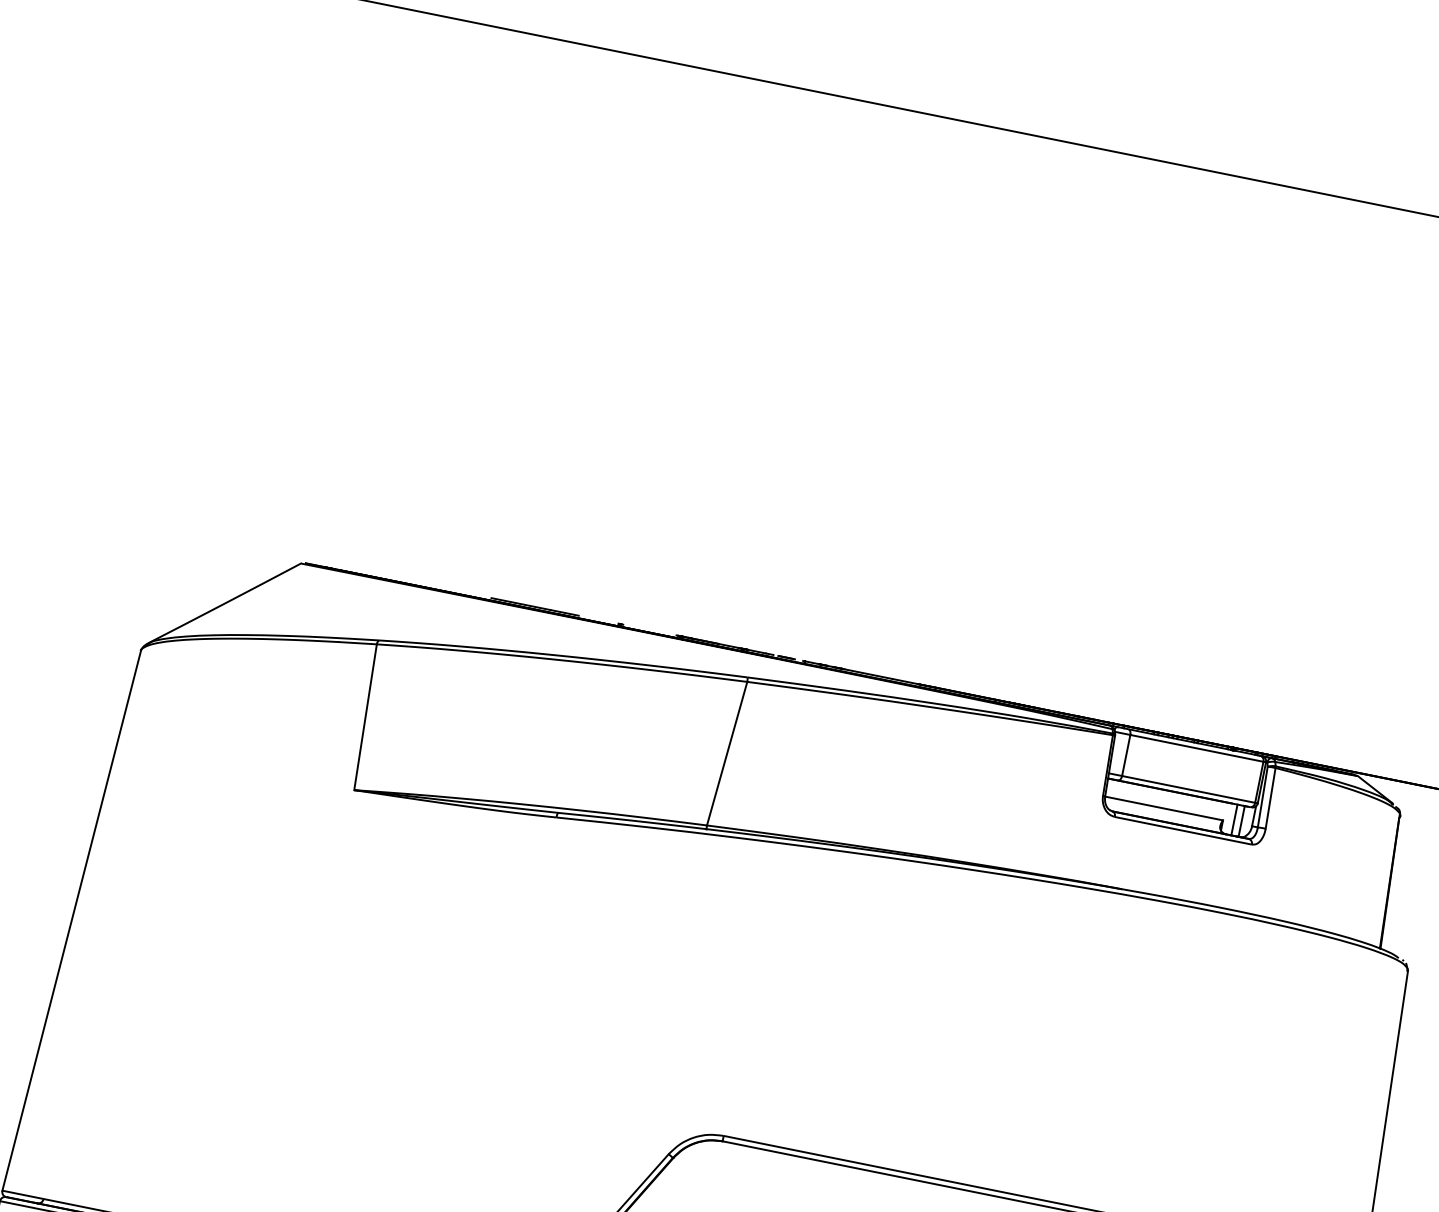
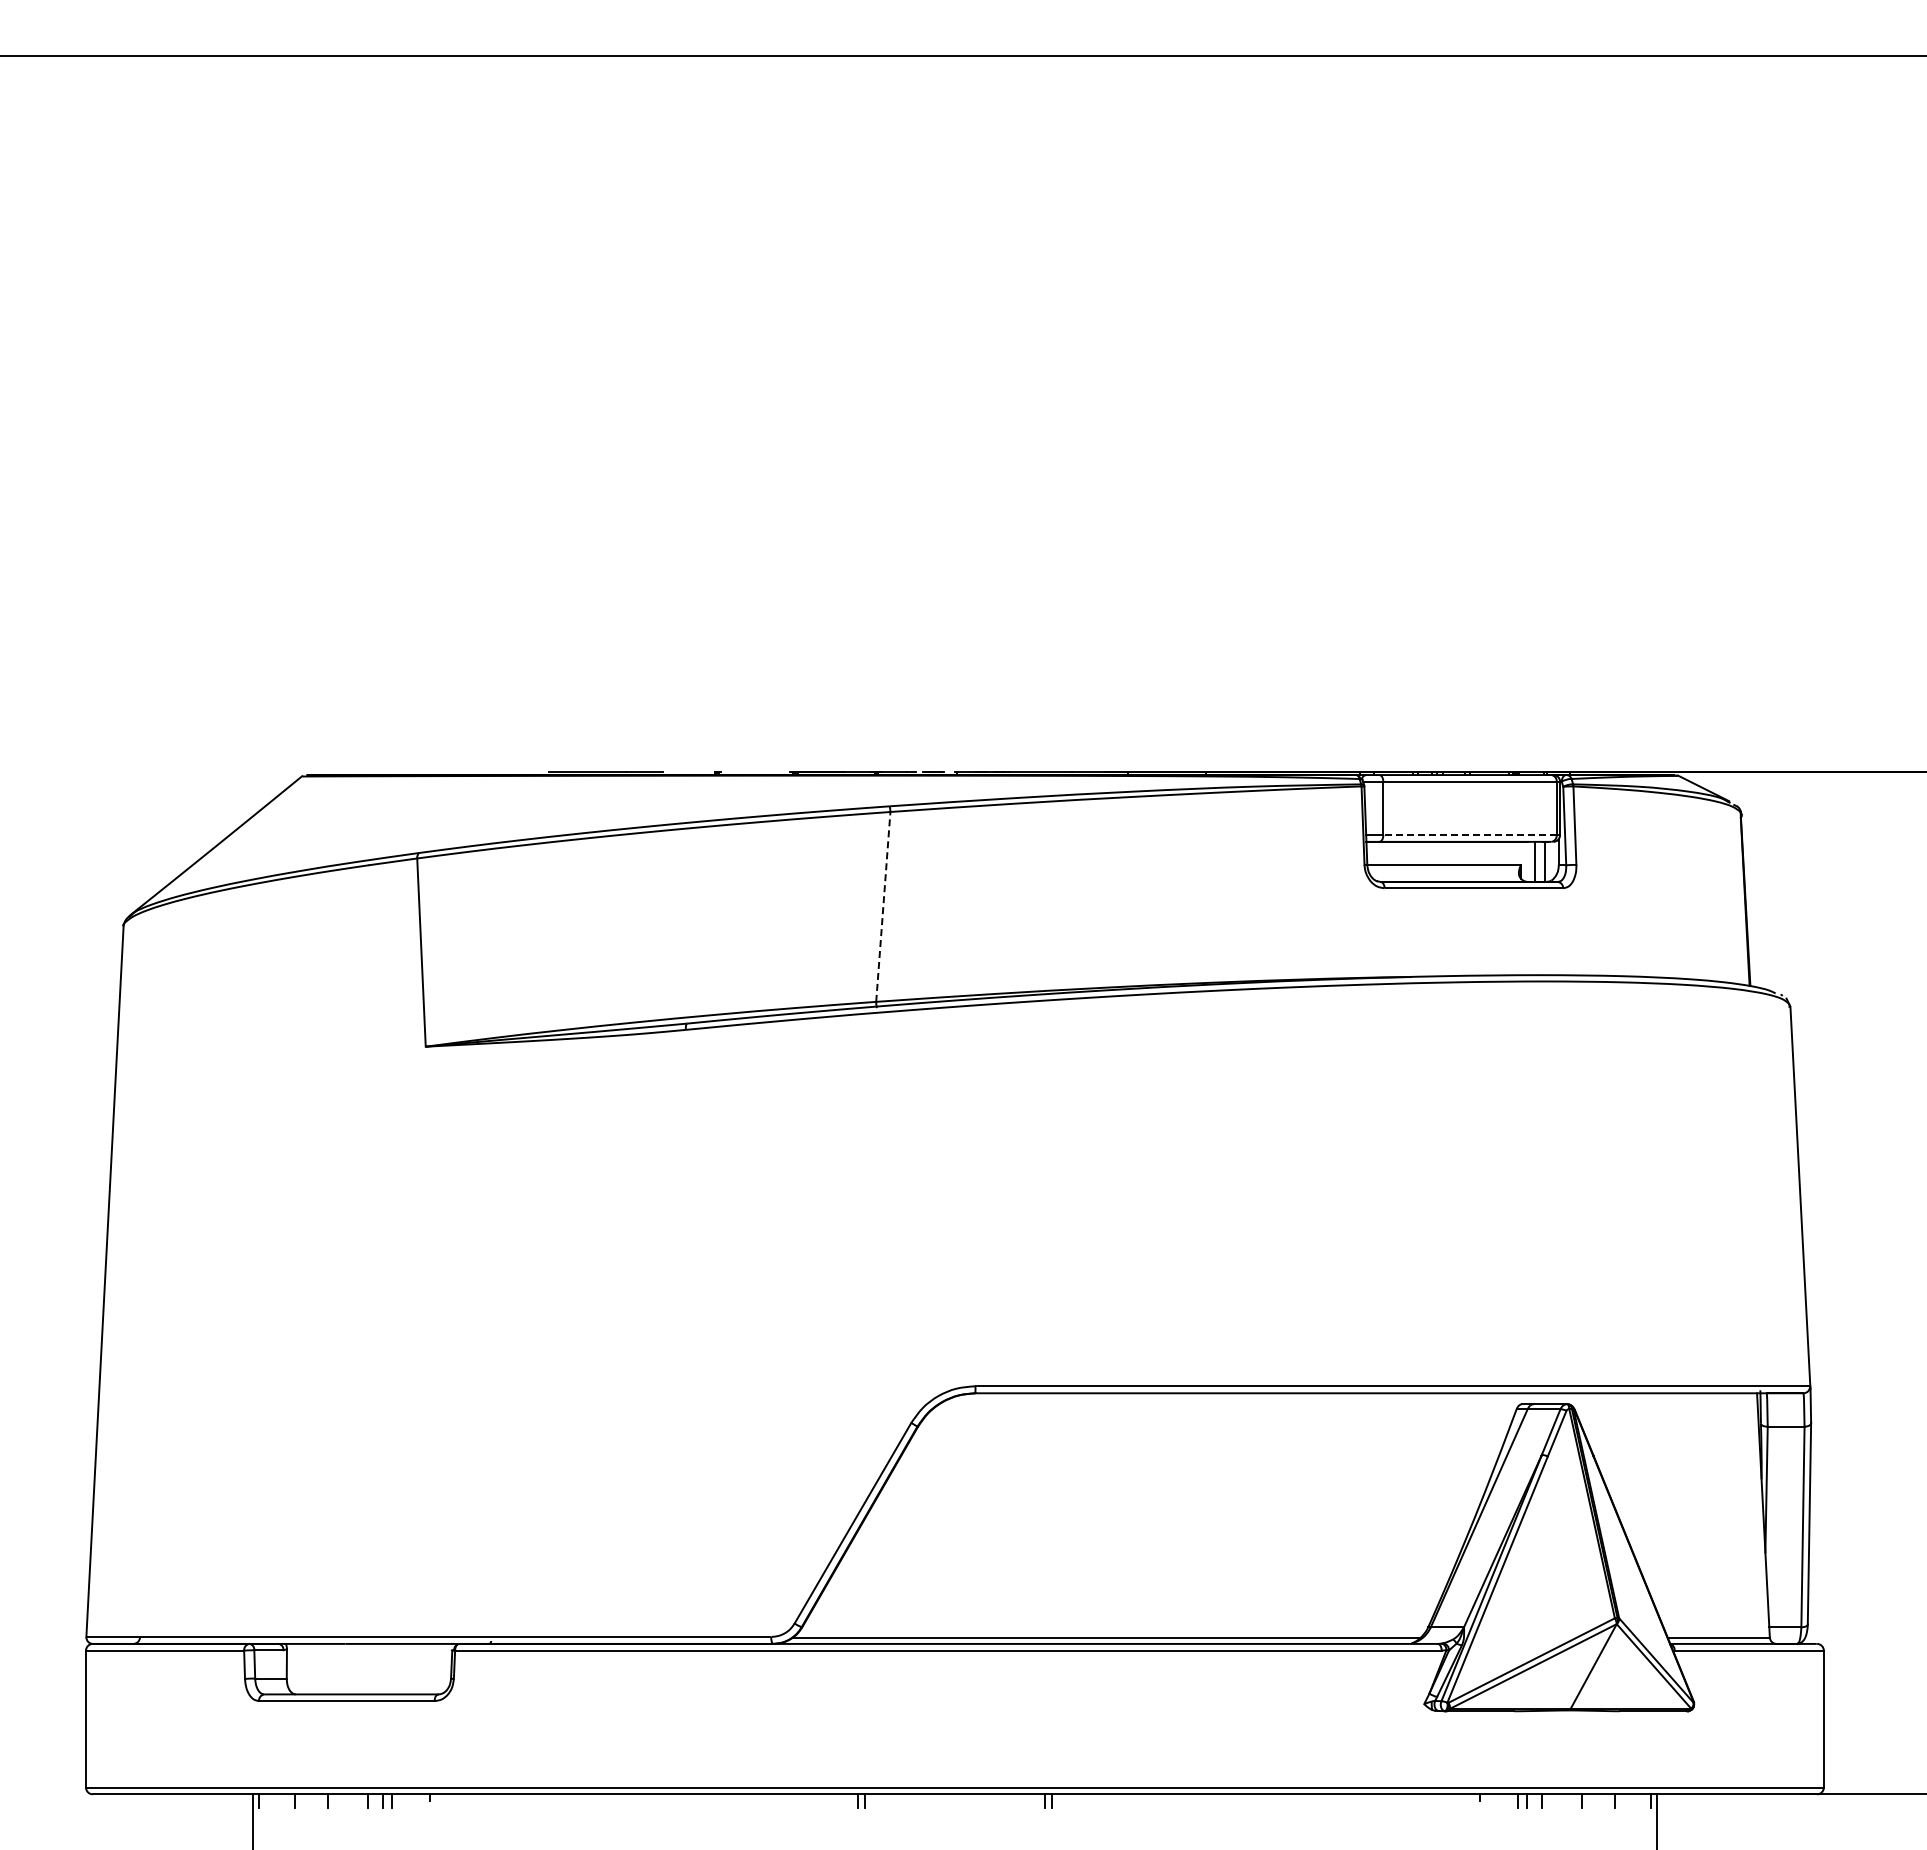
line: (727, 753) -> (883, 906), solid -> dashed
line: (1188, 789) -> (1470, 835), solid -> dashed

